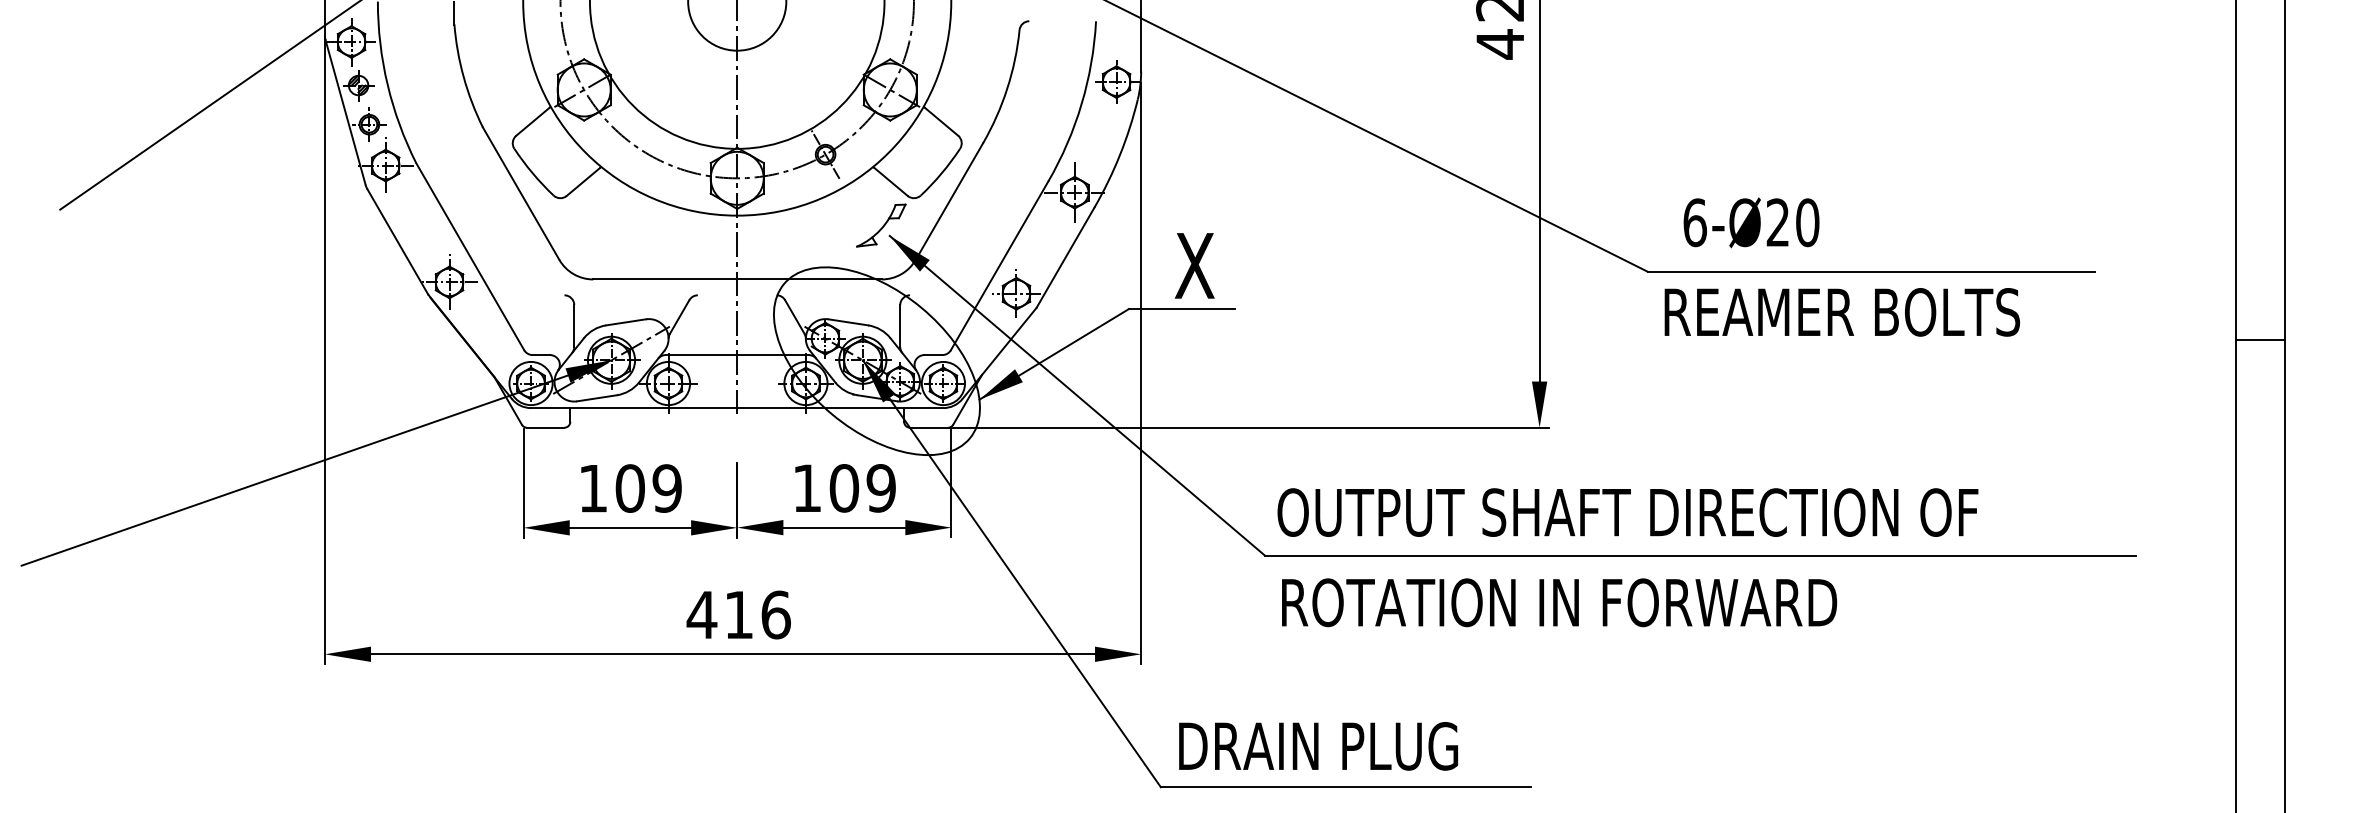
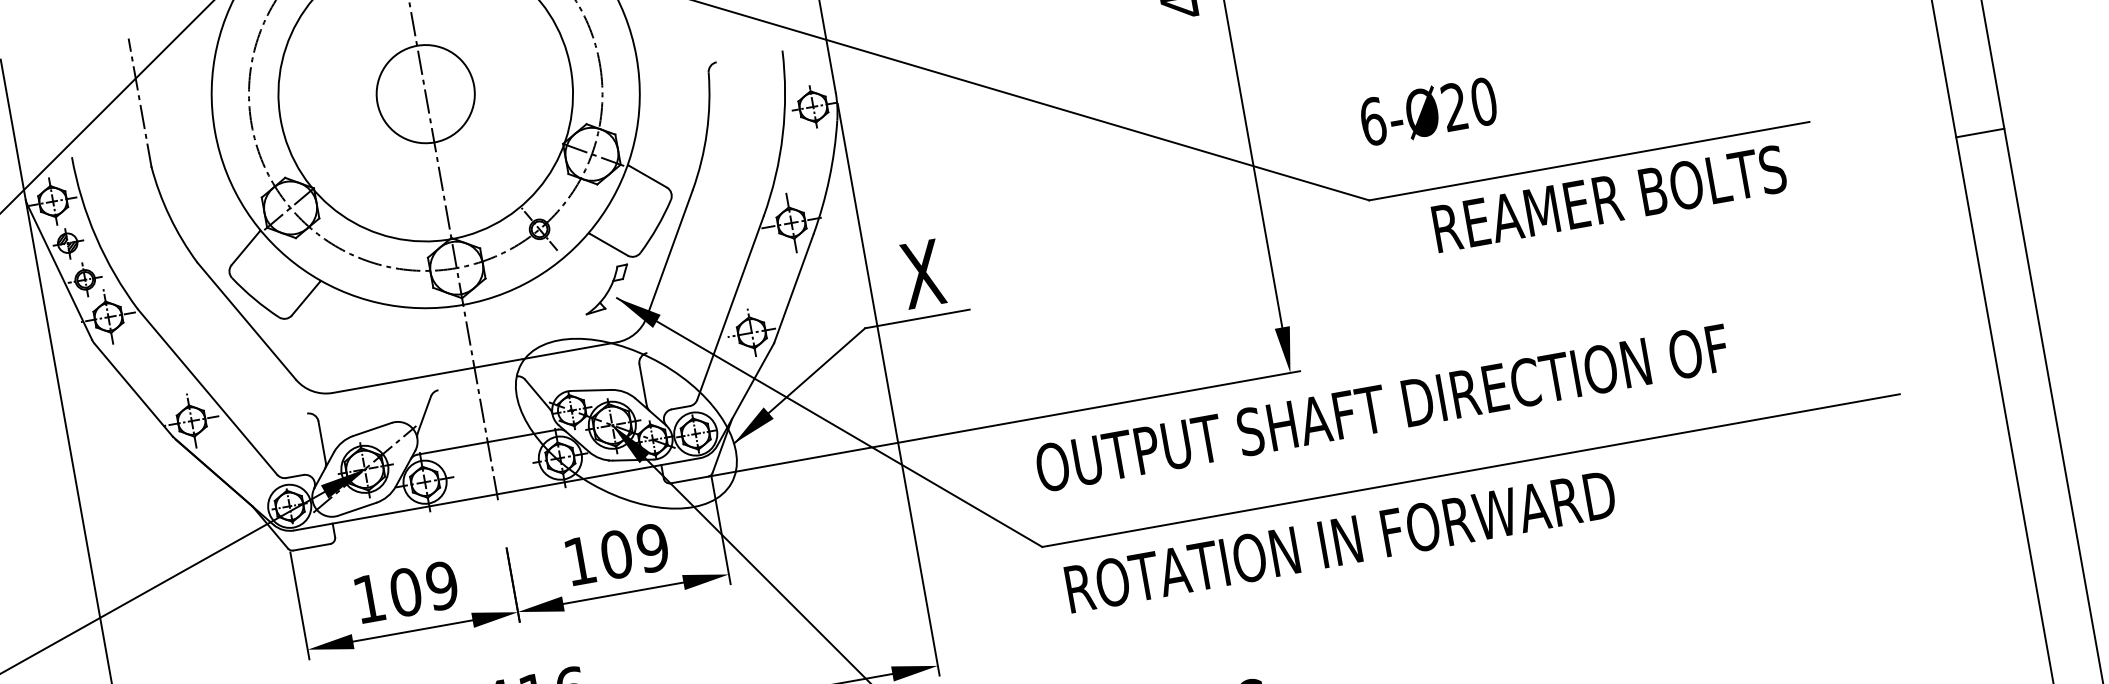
text: (1751, 222) -> (1428, 111), moved
text: (1842, 312) -> (1609, 199), moved
line: (2260, 339) -> (1979, 133), moved
text: (1627, 512) -> (1381, 408), moved

